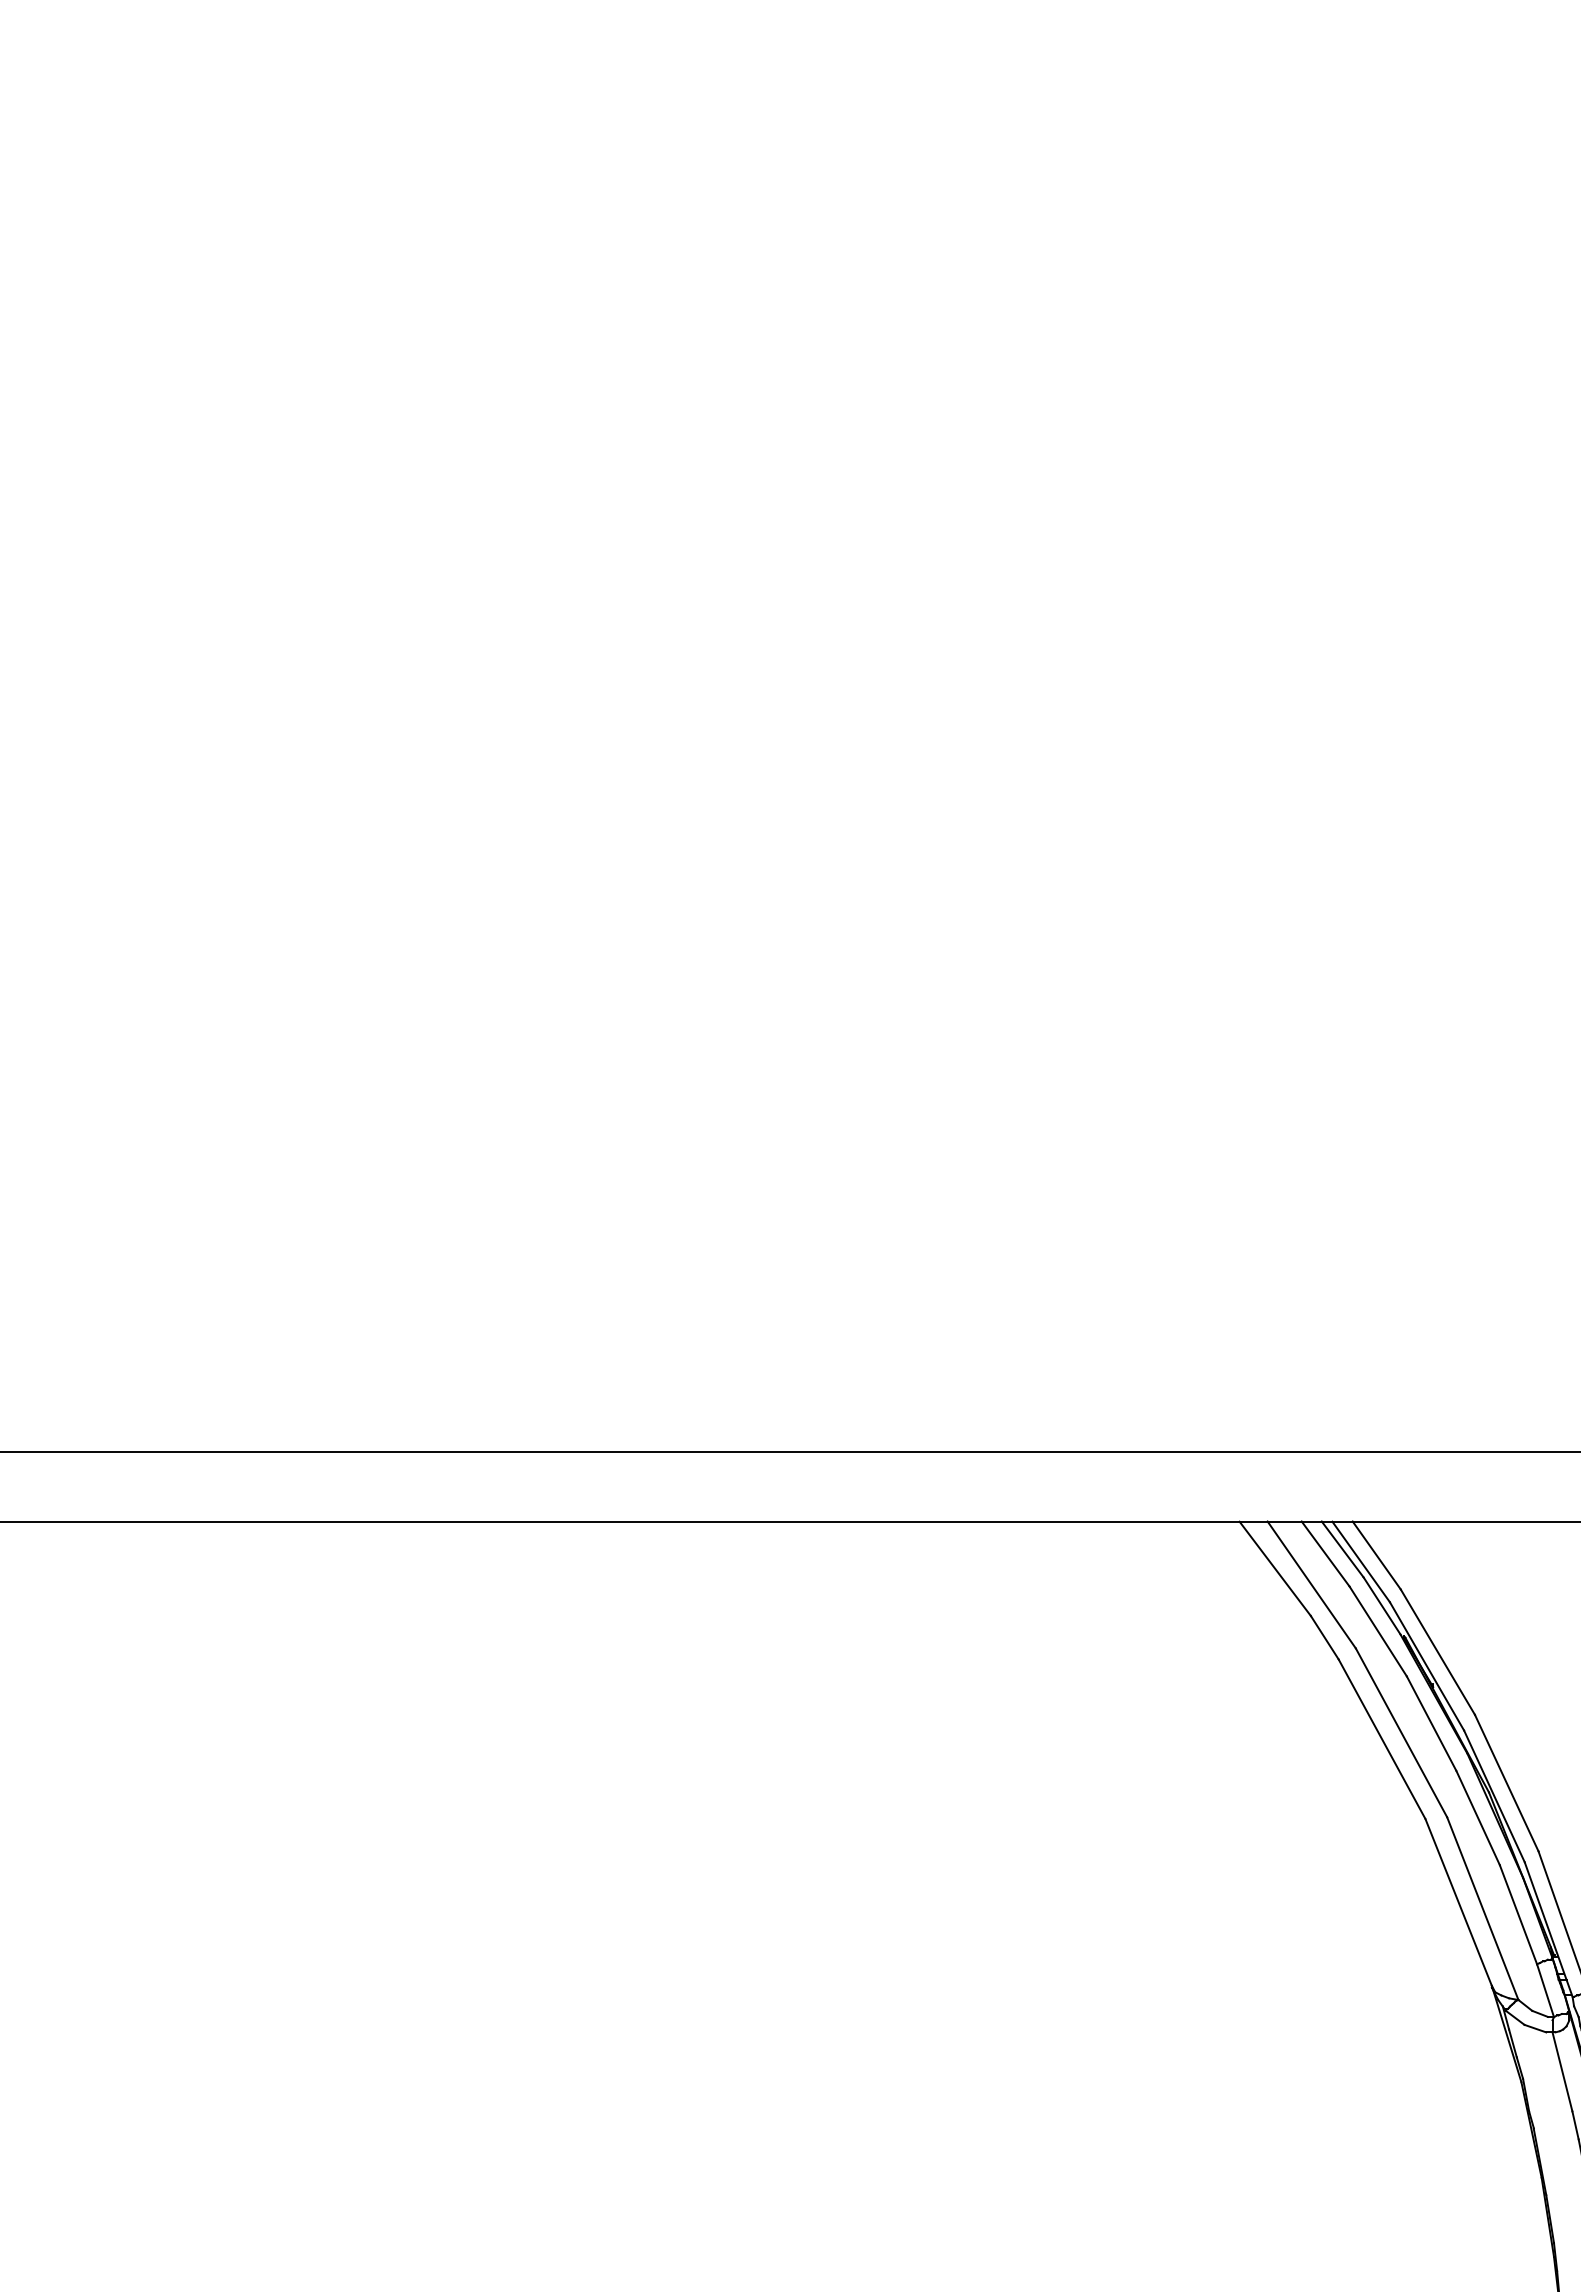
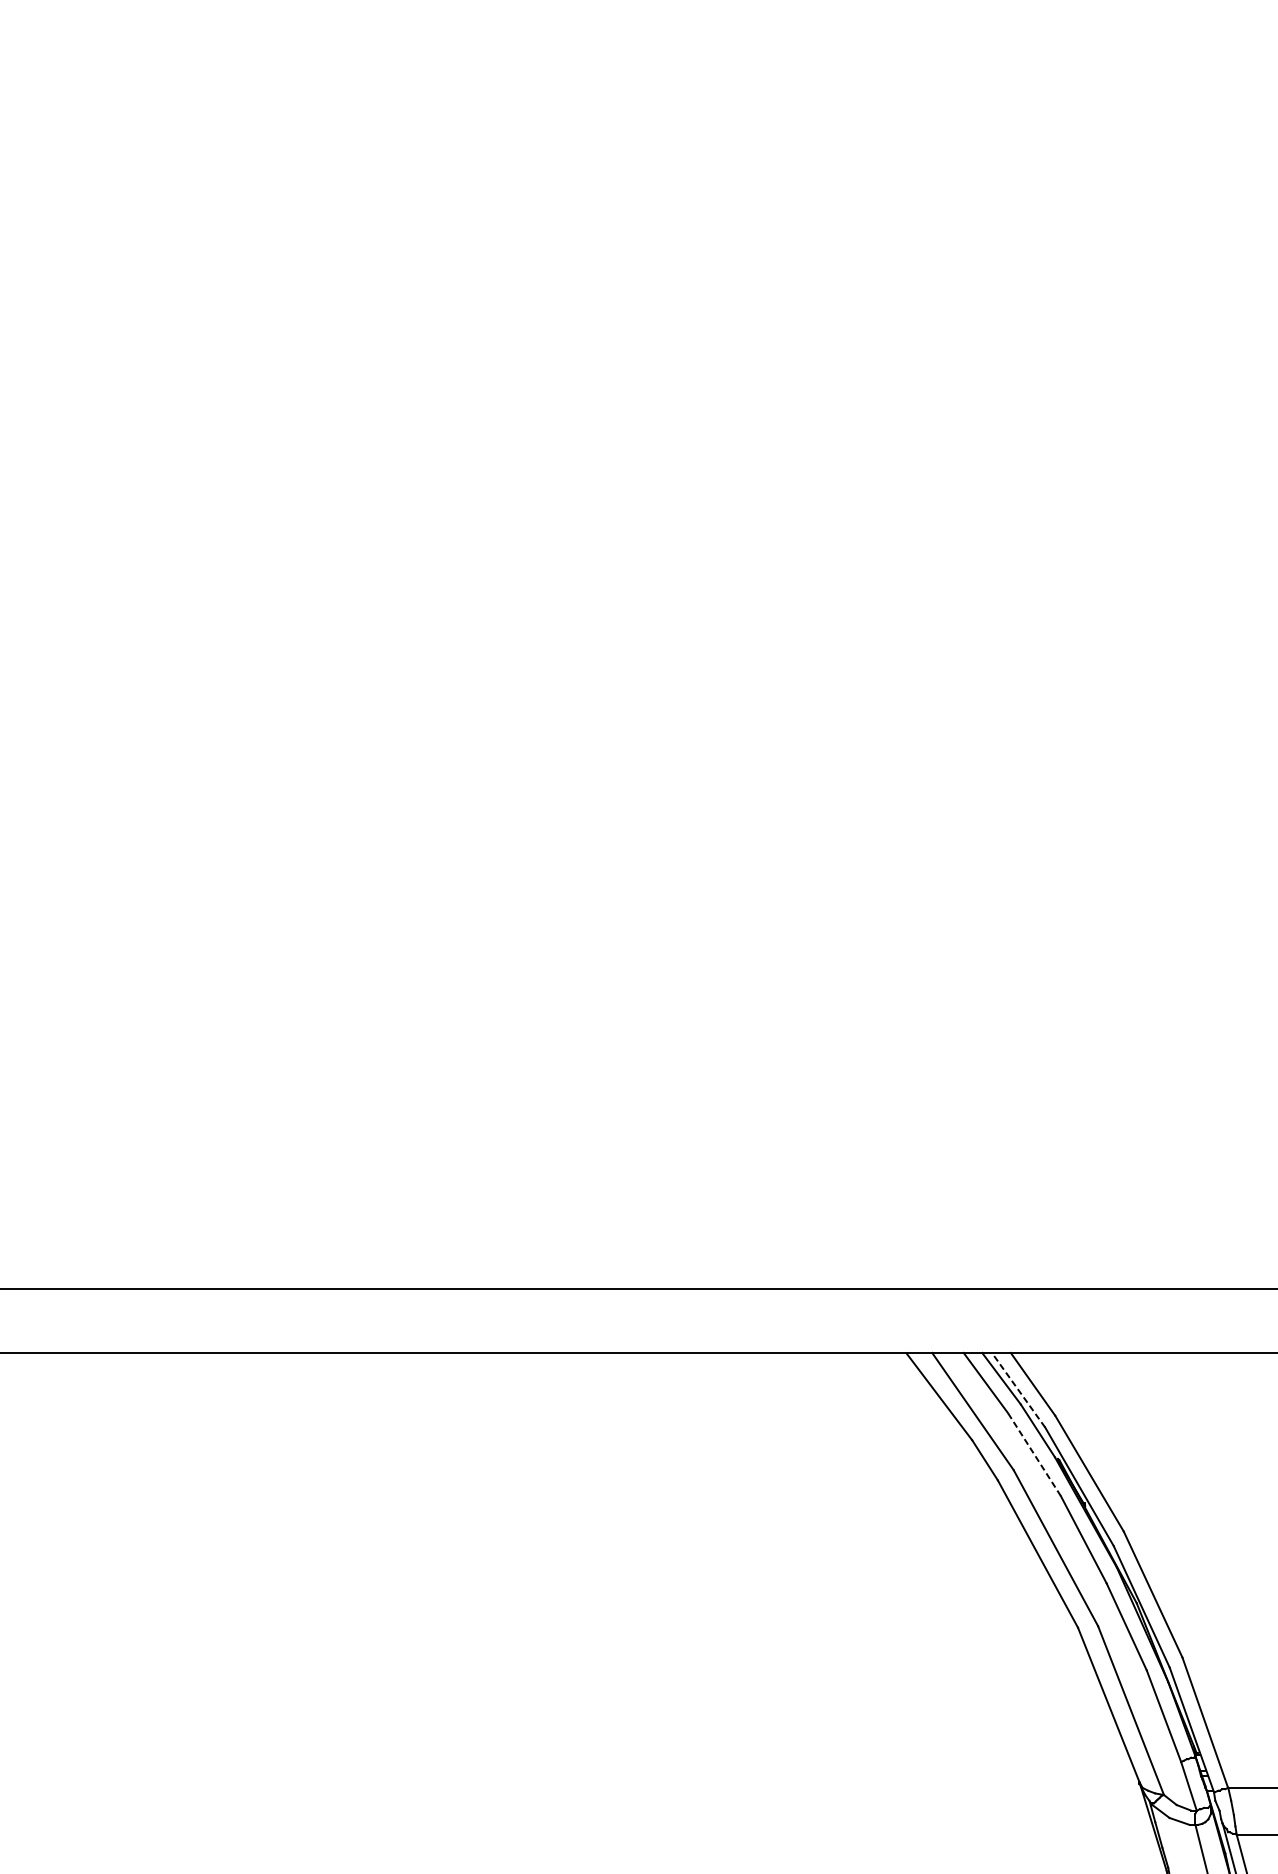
line: (1360, 1561) -> (1018, 1389), solid -> dashed
line: (1377, 1631) -> (1033, 1454), solid -> dashed

